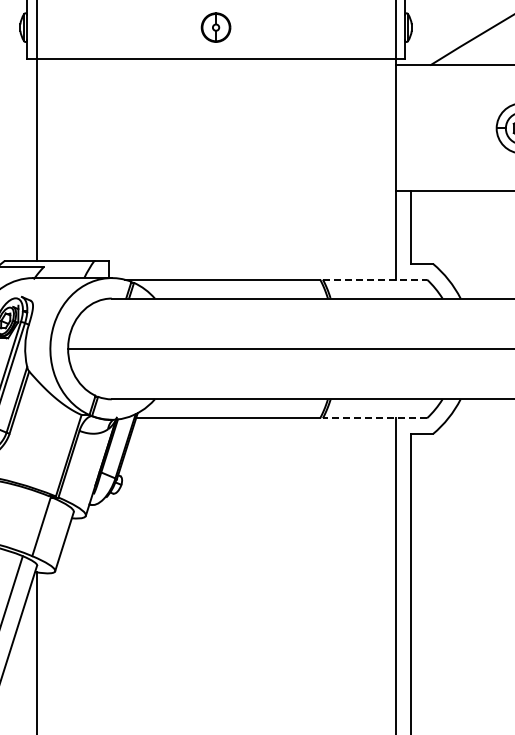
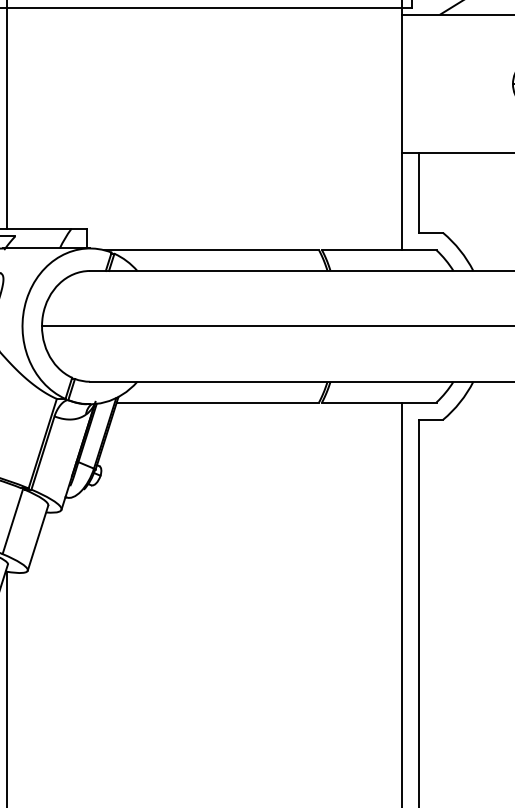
line: (375, 279) -> (379, 250), dashed -> solid
line: (374, 418) -> (378, 402), dashed -> solid

